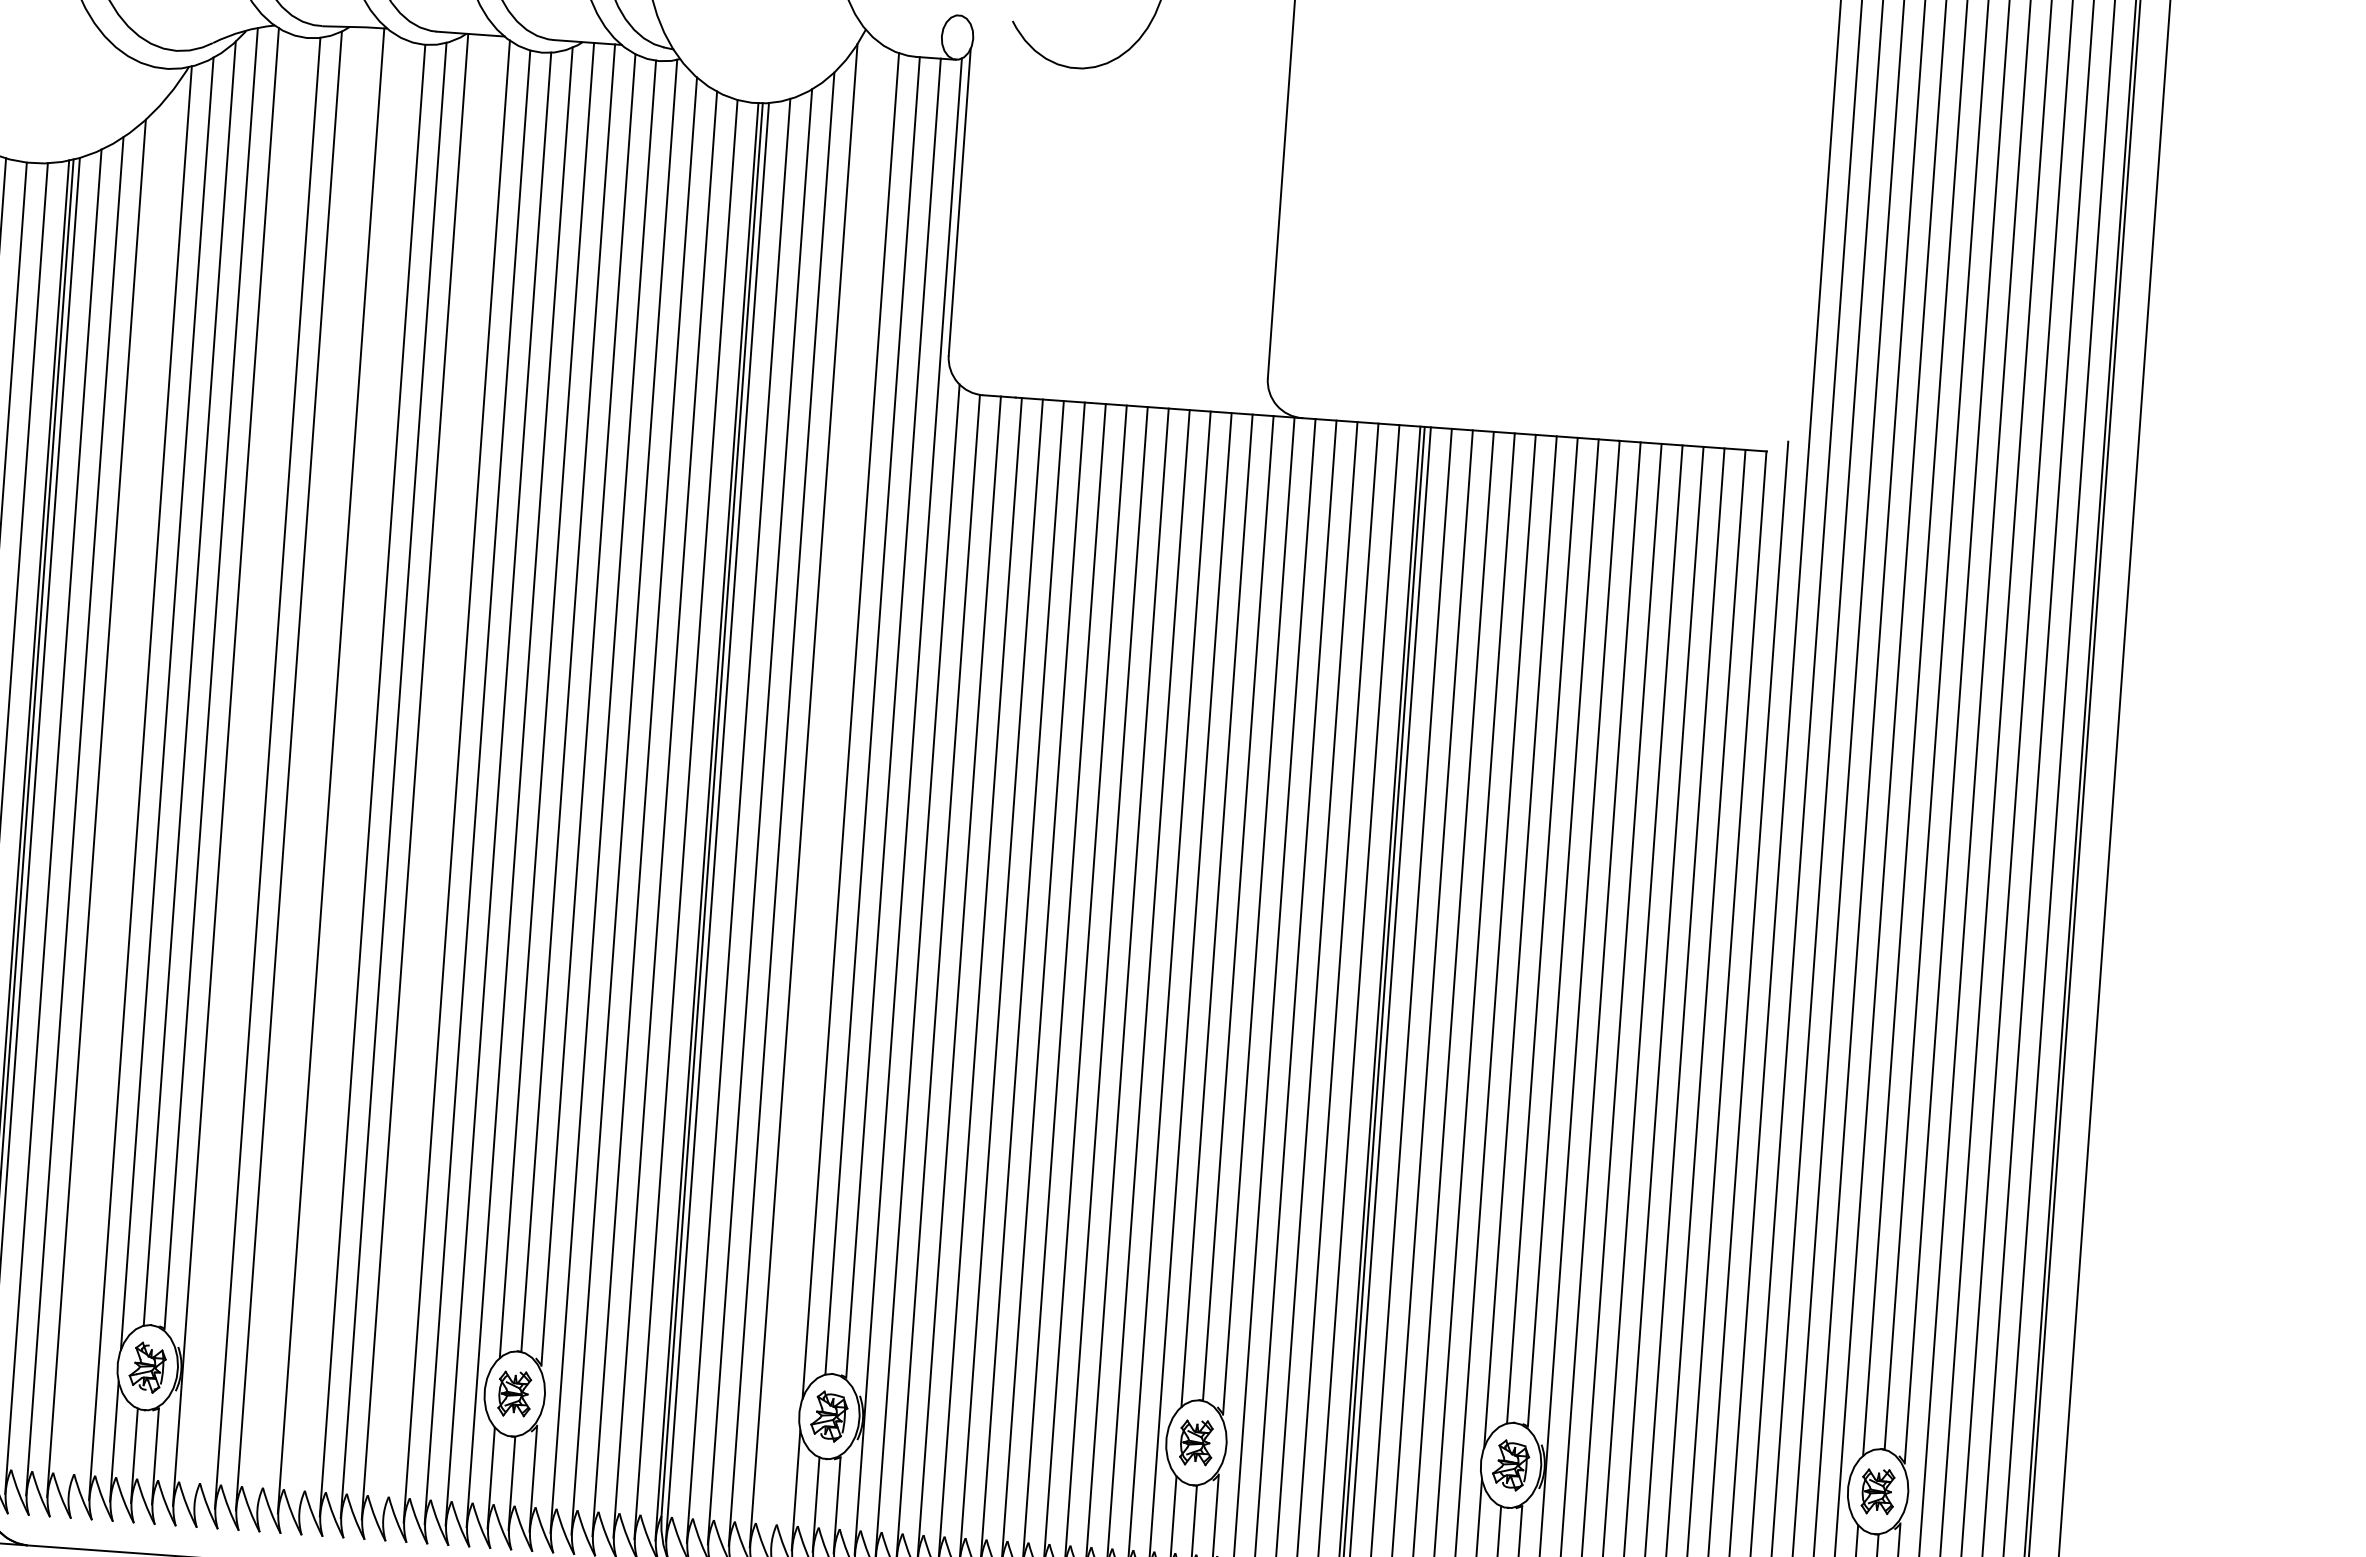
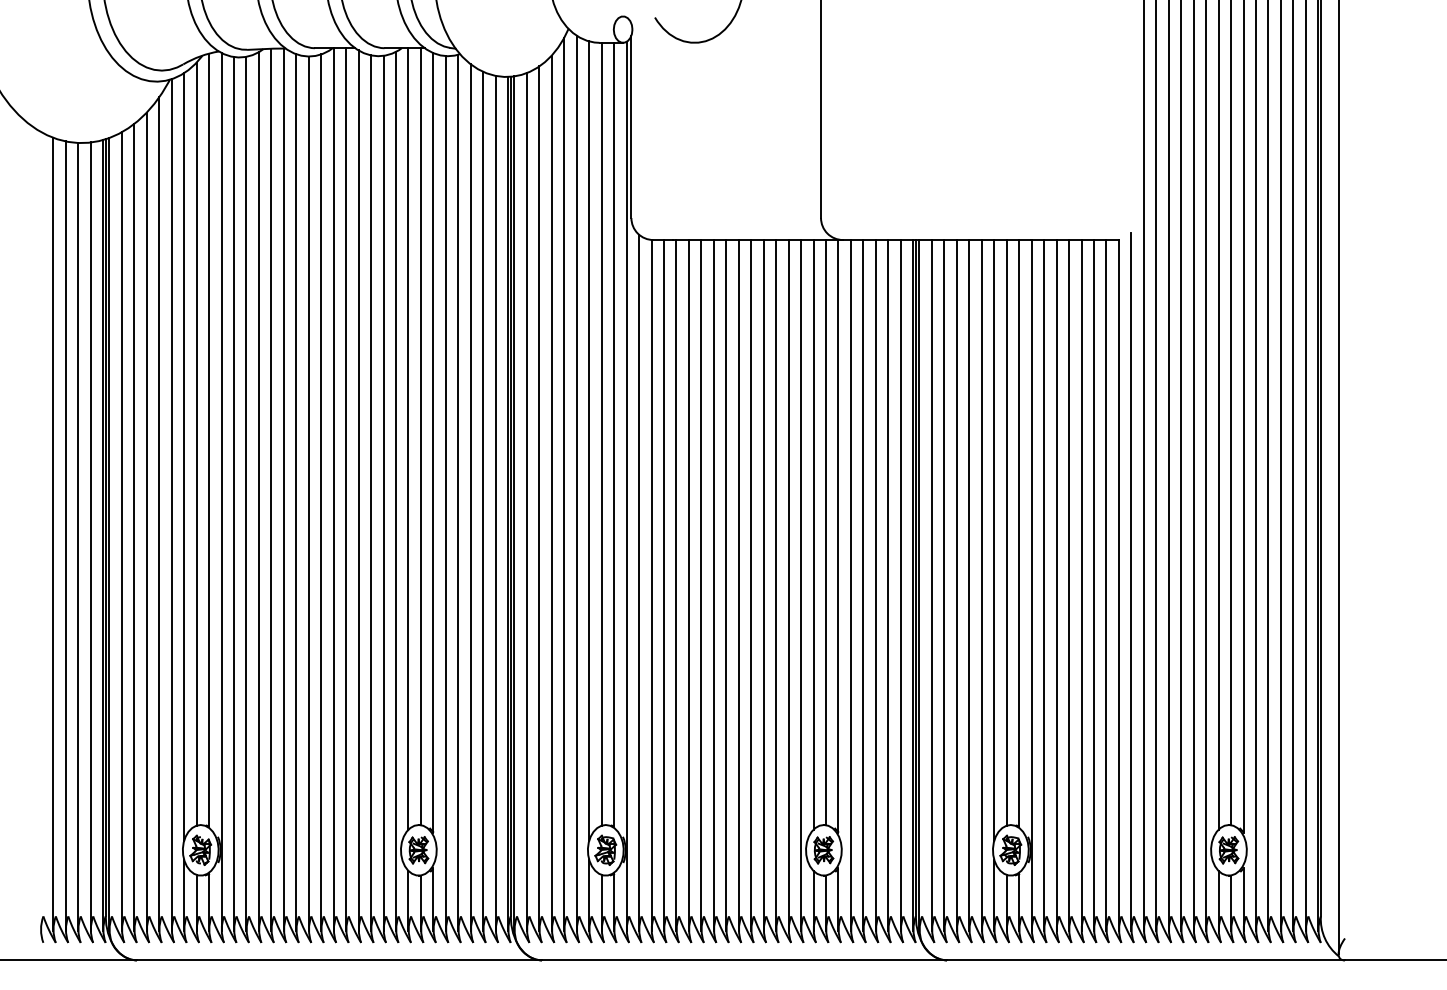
line: (310, 769) -> (271, 489), added
line: (247, 771) -> (234, 493), added
line: (352, 777) -> (296, 492), added
line: (436, 778) -> (346, 489), added
line: (824, 795) -> (576, 483), added
line: (118, 797) -> (159, 514), added

